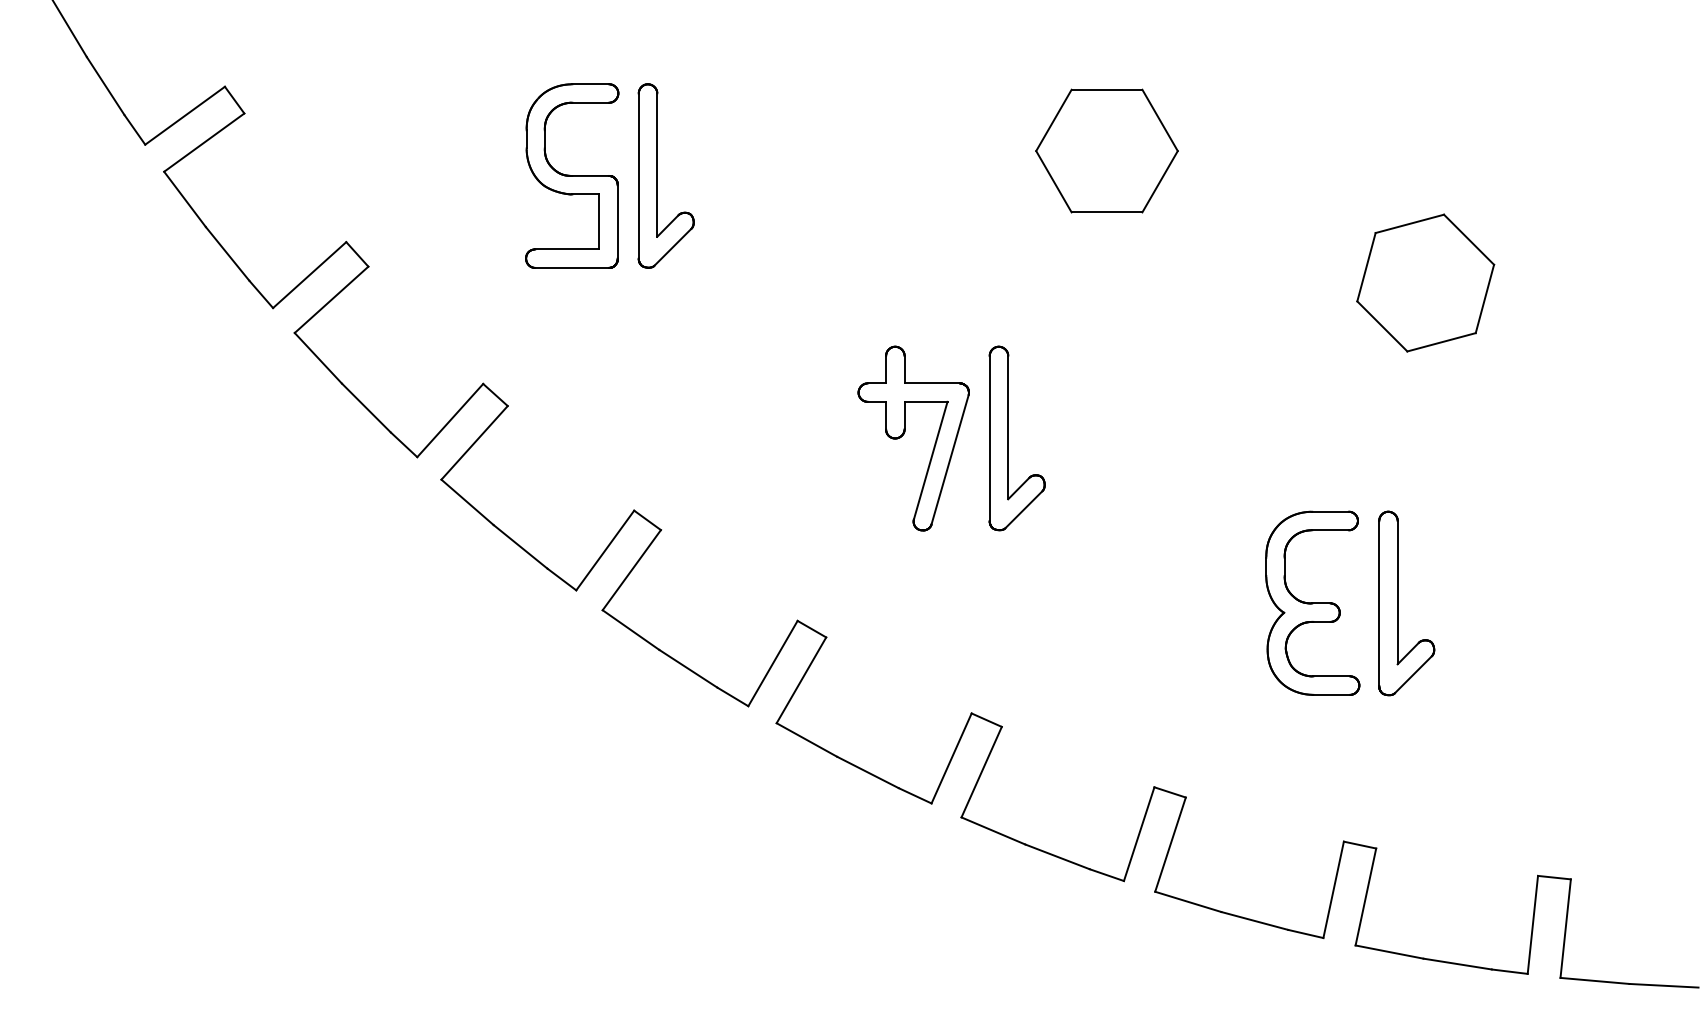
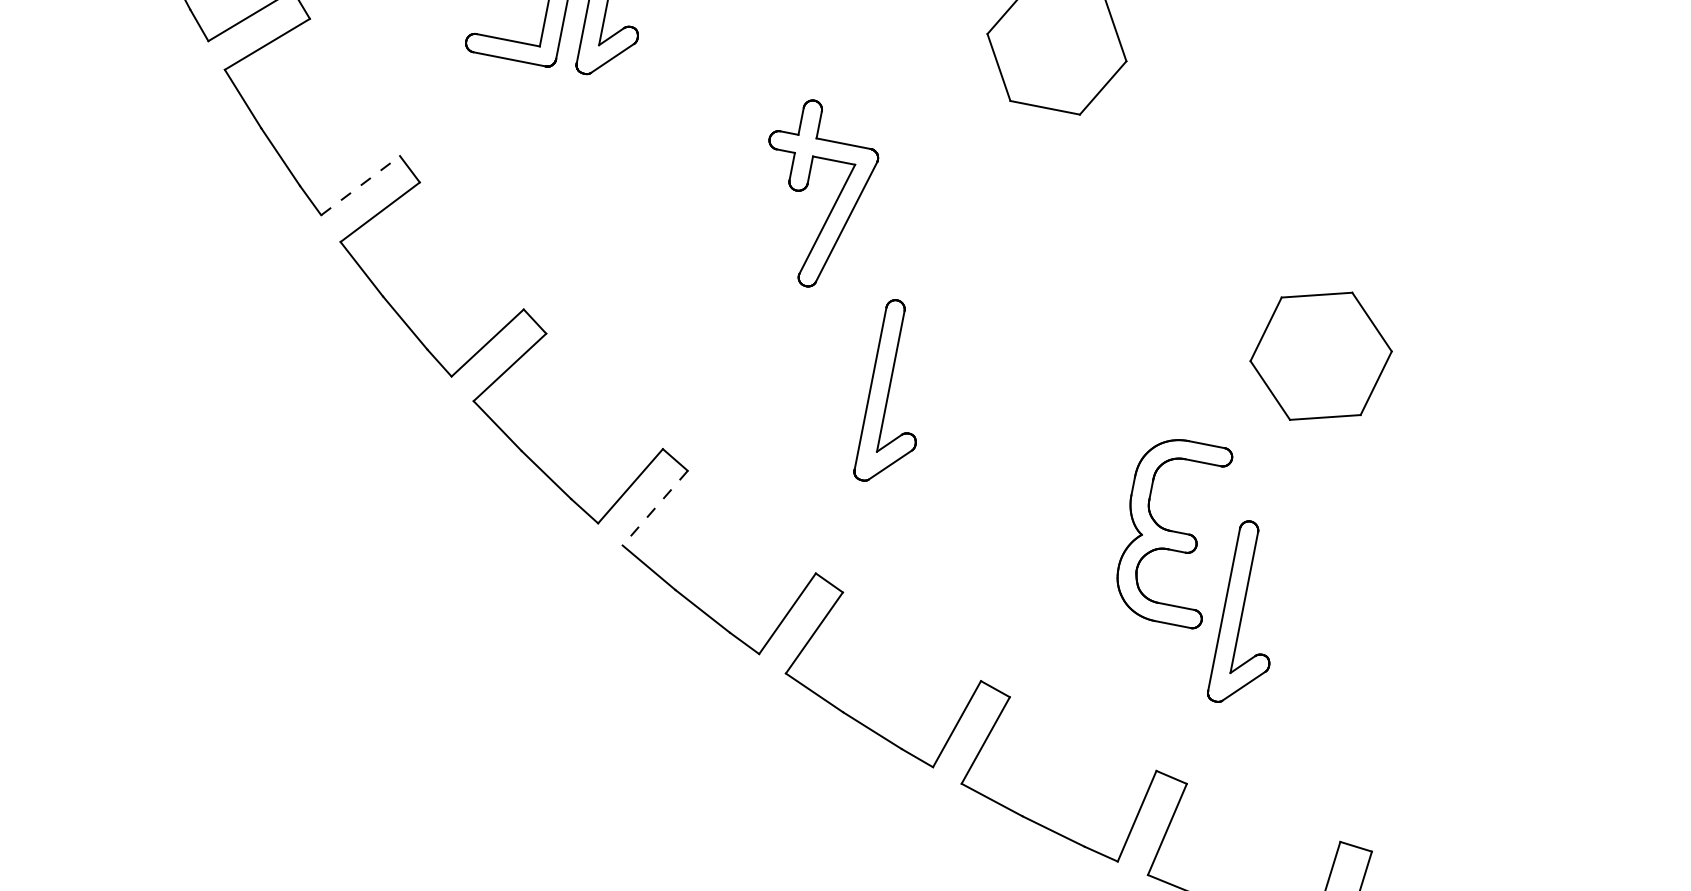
part: (1425, 282) -> (1321, 355), moved
line: (450, 420) -> (360, 185), solid -> dashed
part: (904, 434) -> (806, 188), moved
part: (1008, 438) -> (888, 392), moved
part: (1398, 603) -> (1243, 613), moved
line: (801, 680) -> (655, 508), solid -> dashed

